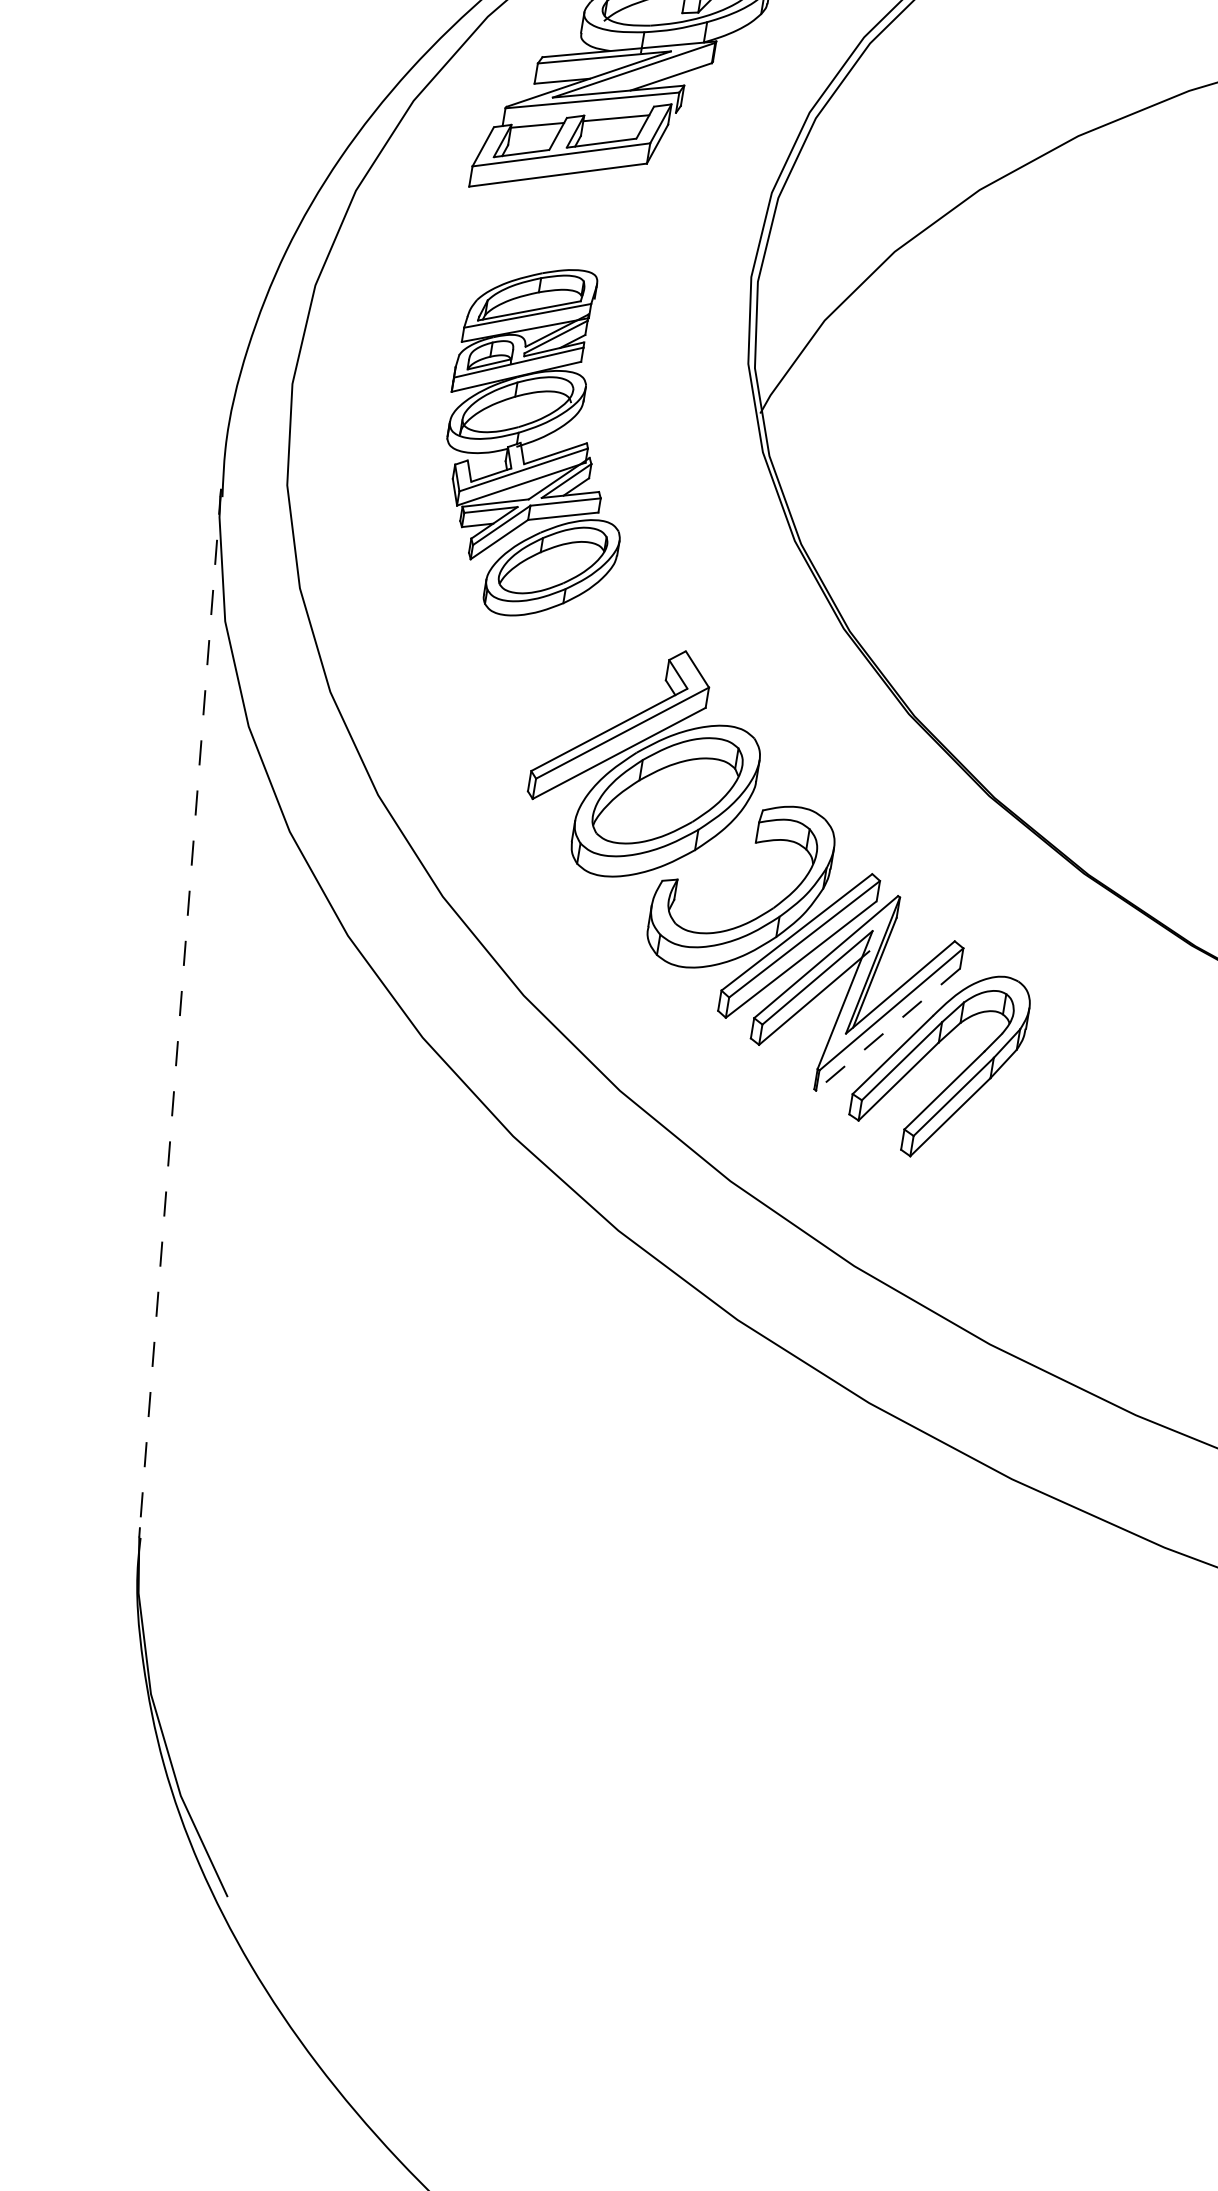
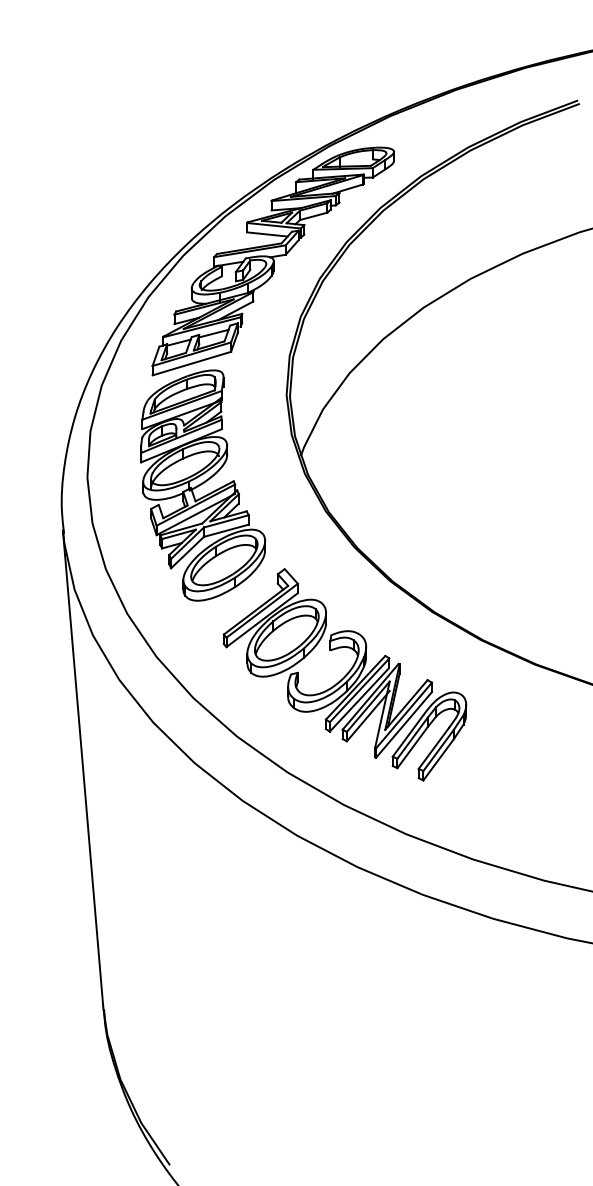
part: (540, 442) -> (203, 485), size x1.43
line: (181, 1010) -> (83, 768), dashed -> solid
line: (886, 1030) -> (403, 725), dashed -> solid

